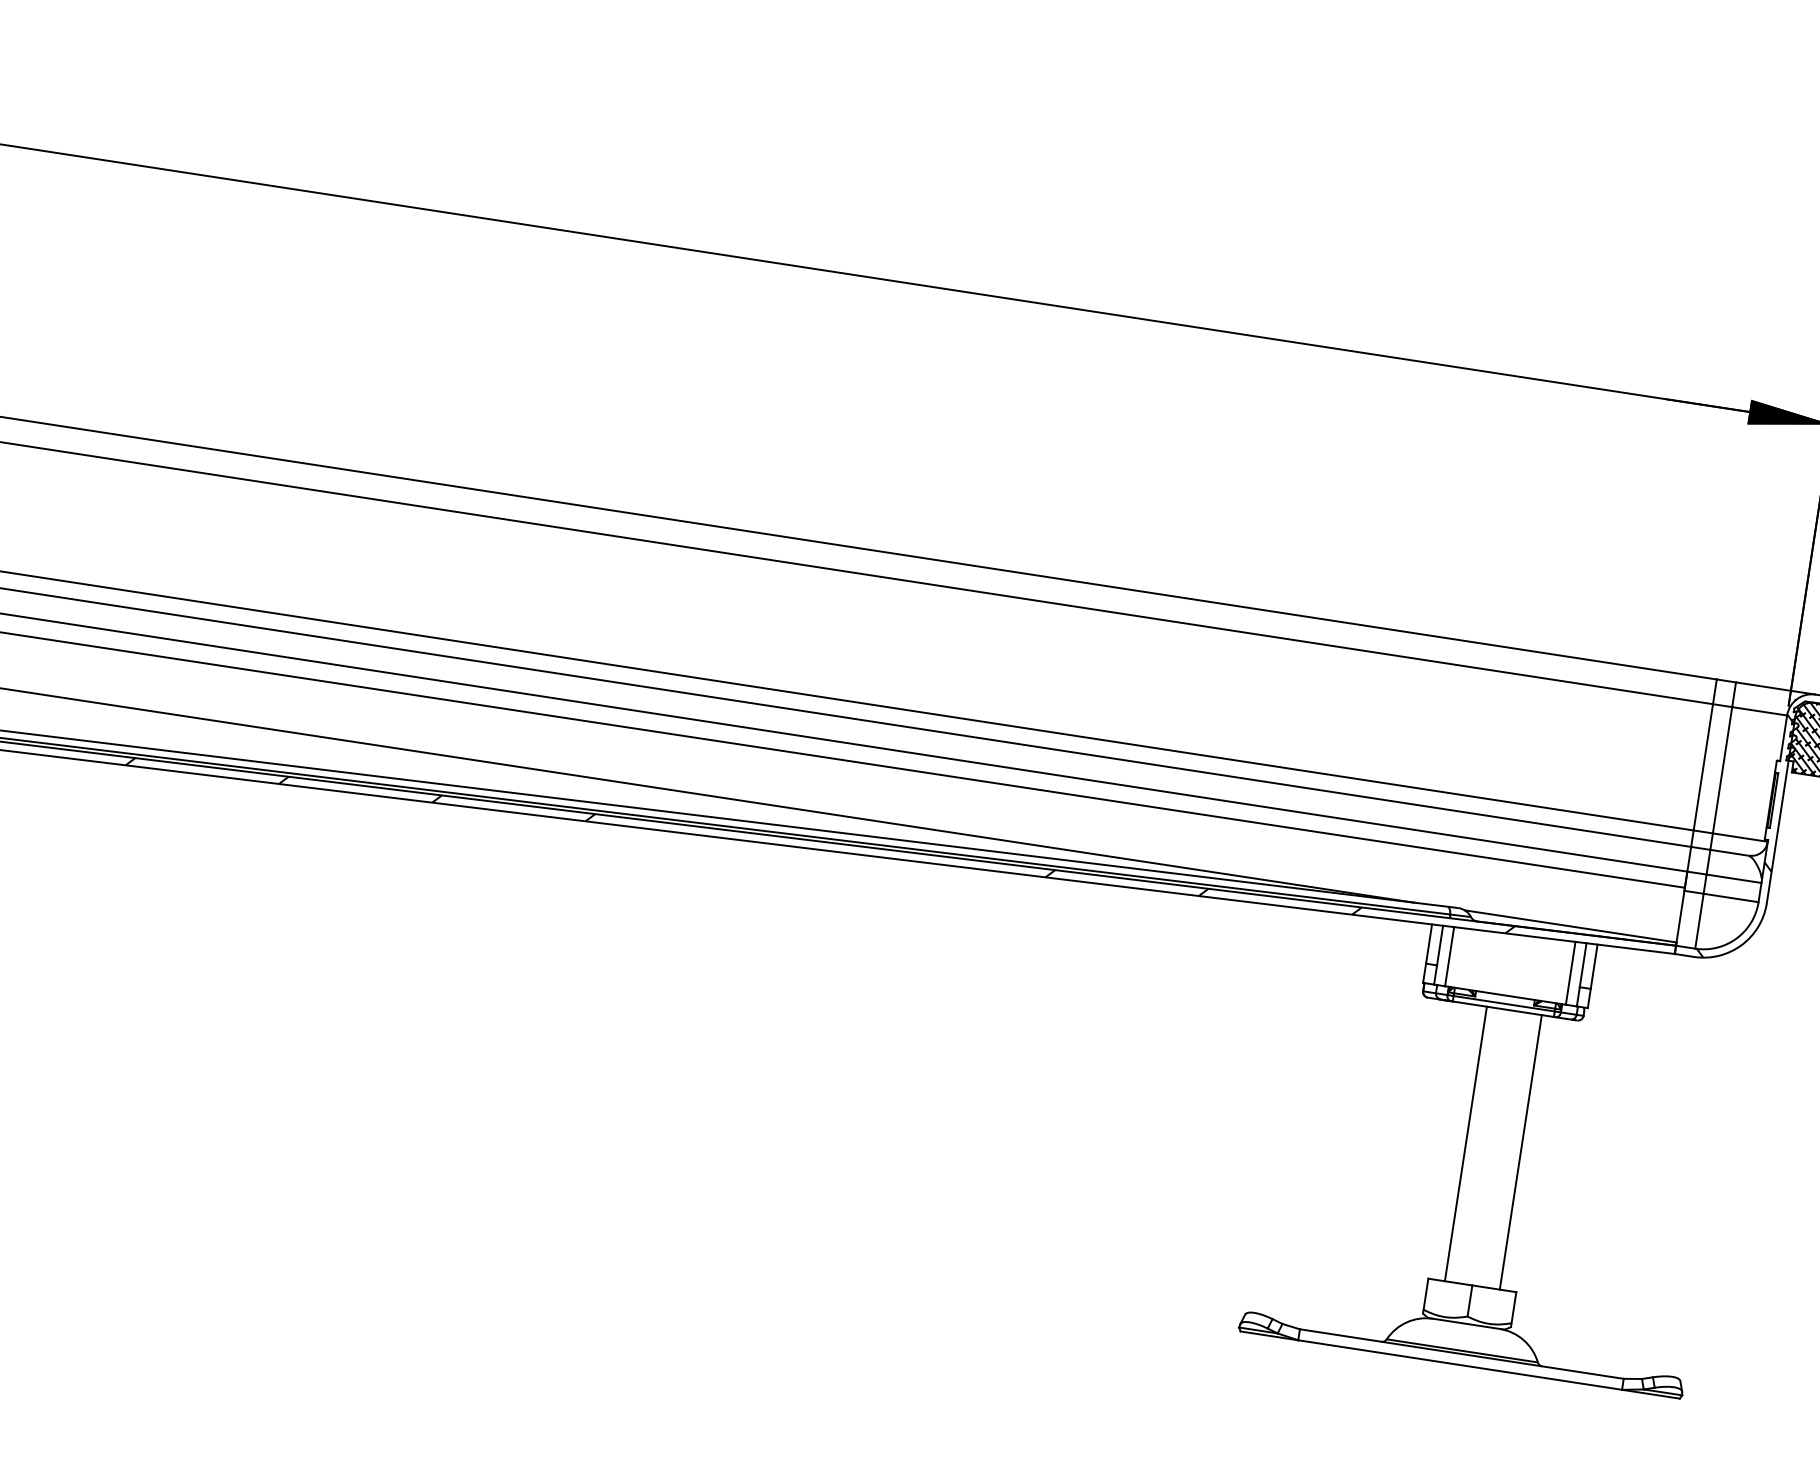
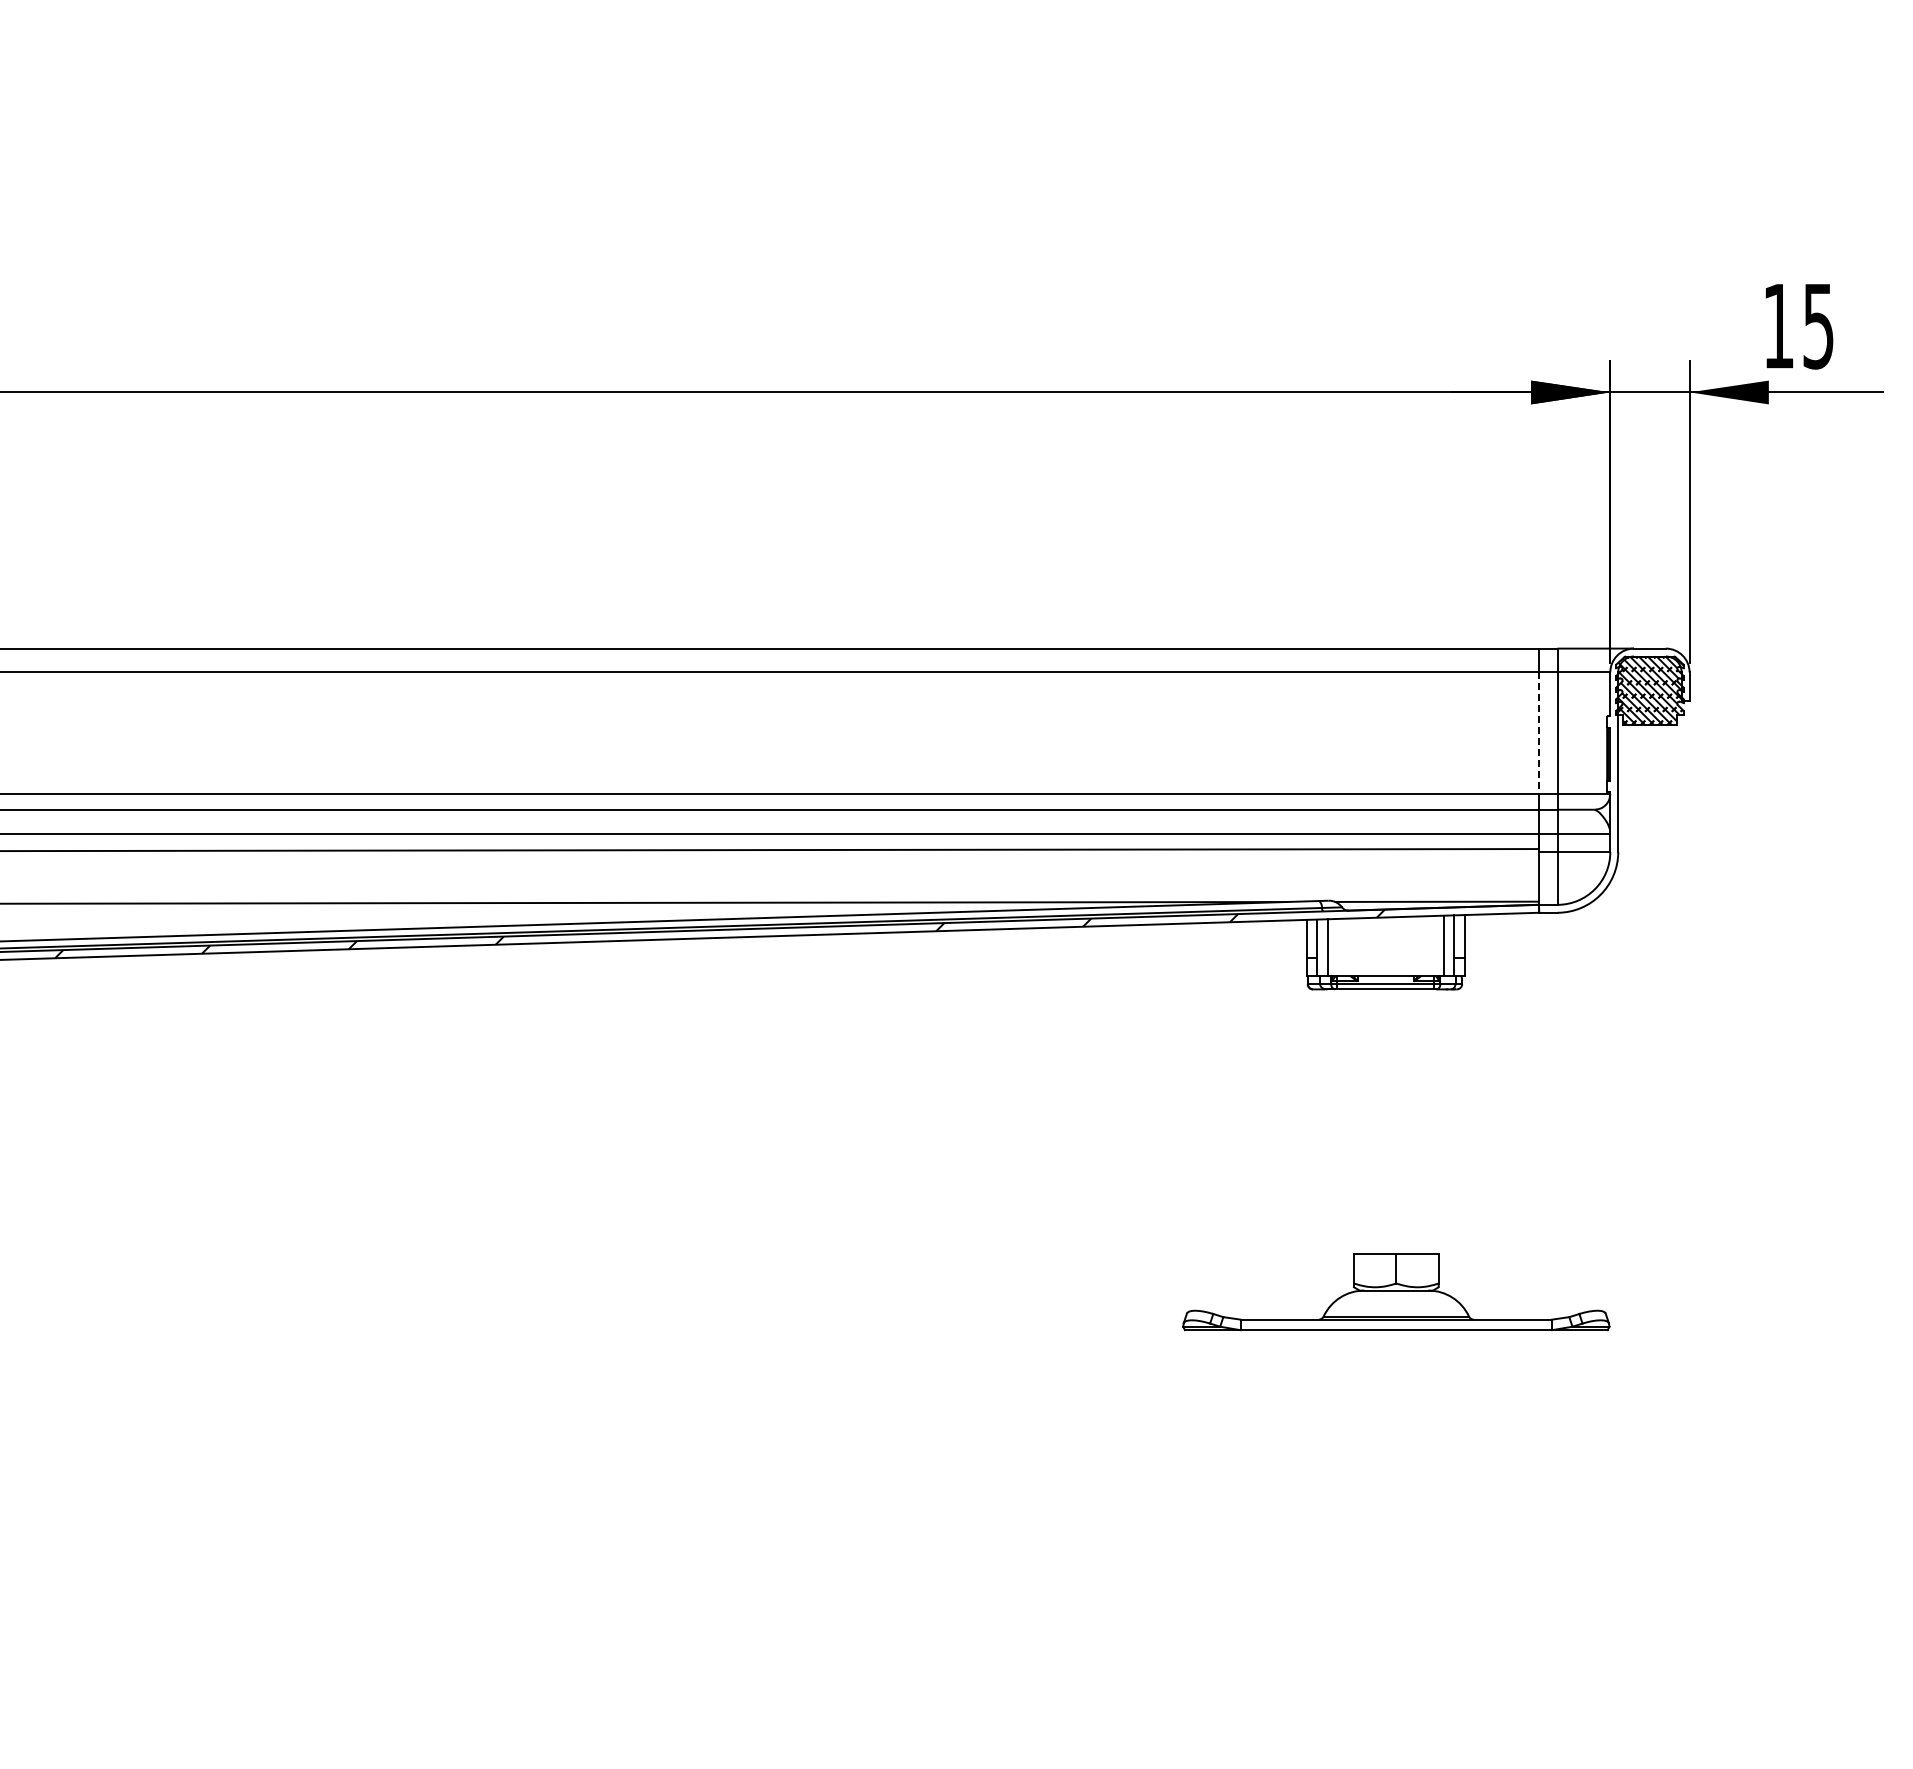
line: (1702, 767) -> (1538, 733), solid -> dashed
hatch: (1745, 835) -> (1588, 791), removed
line: (1465, 1143) -> (1369, 1121), removed
line: (1520, 1152) -> (1422, 1121), removed

